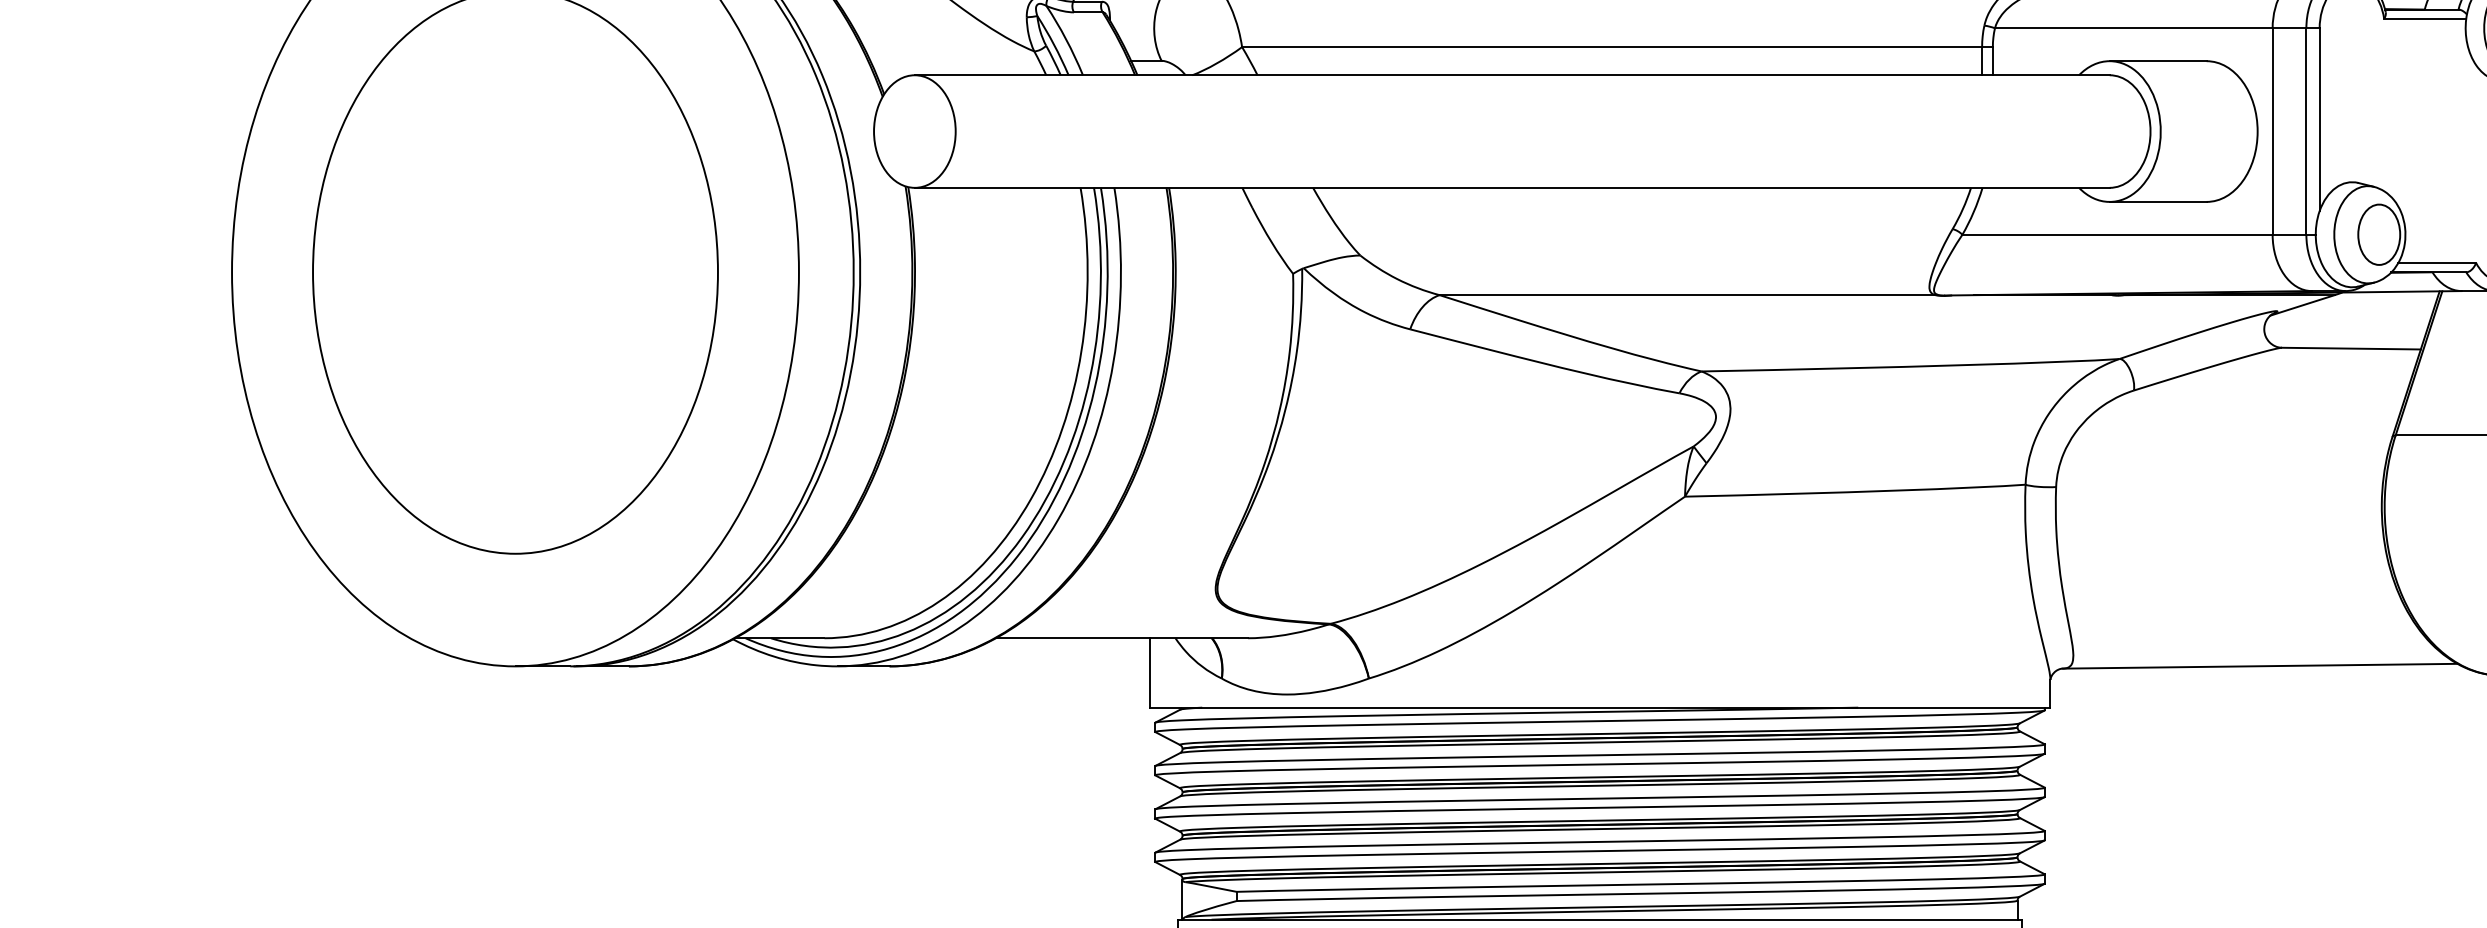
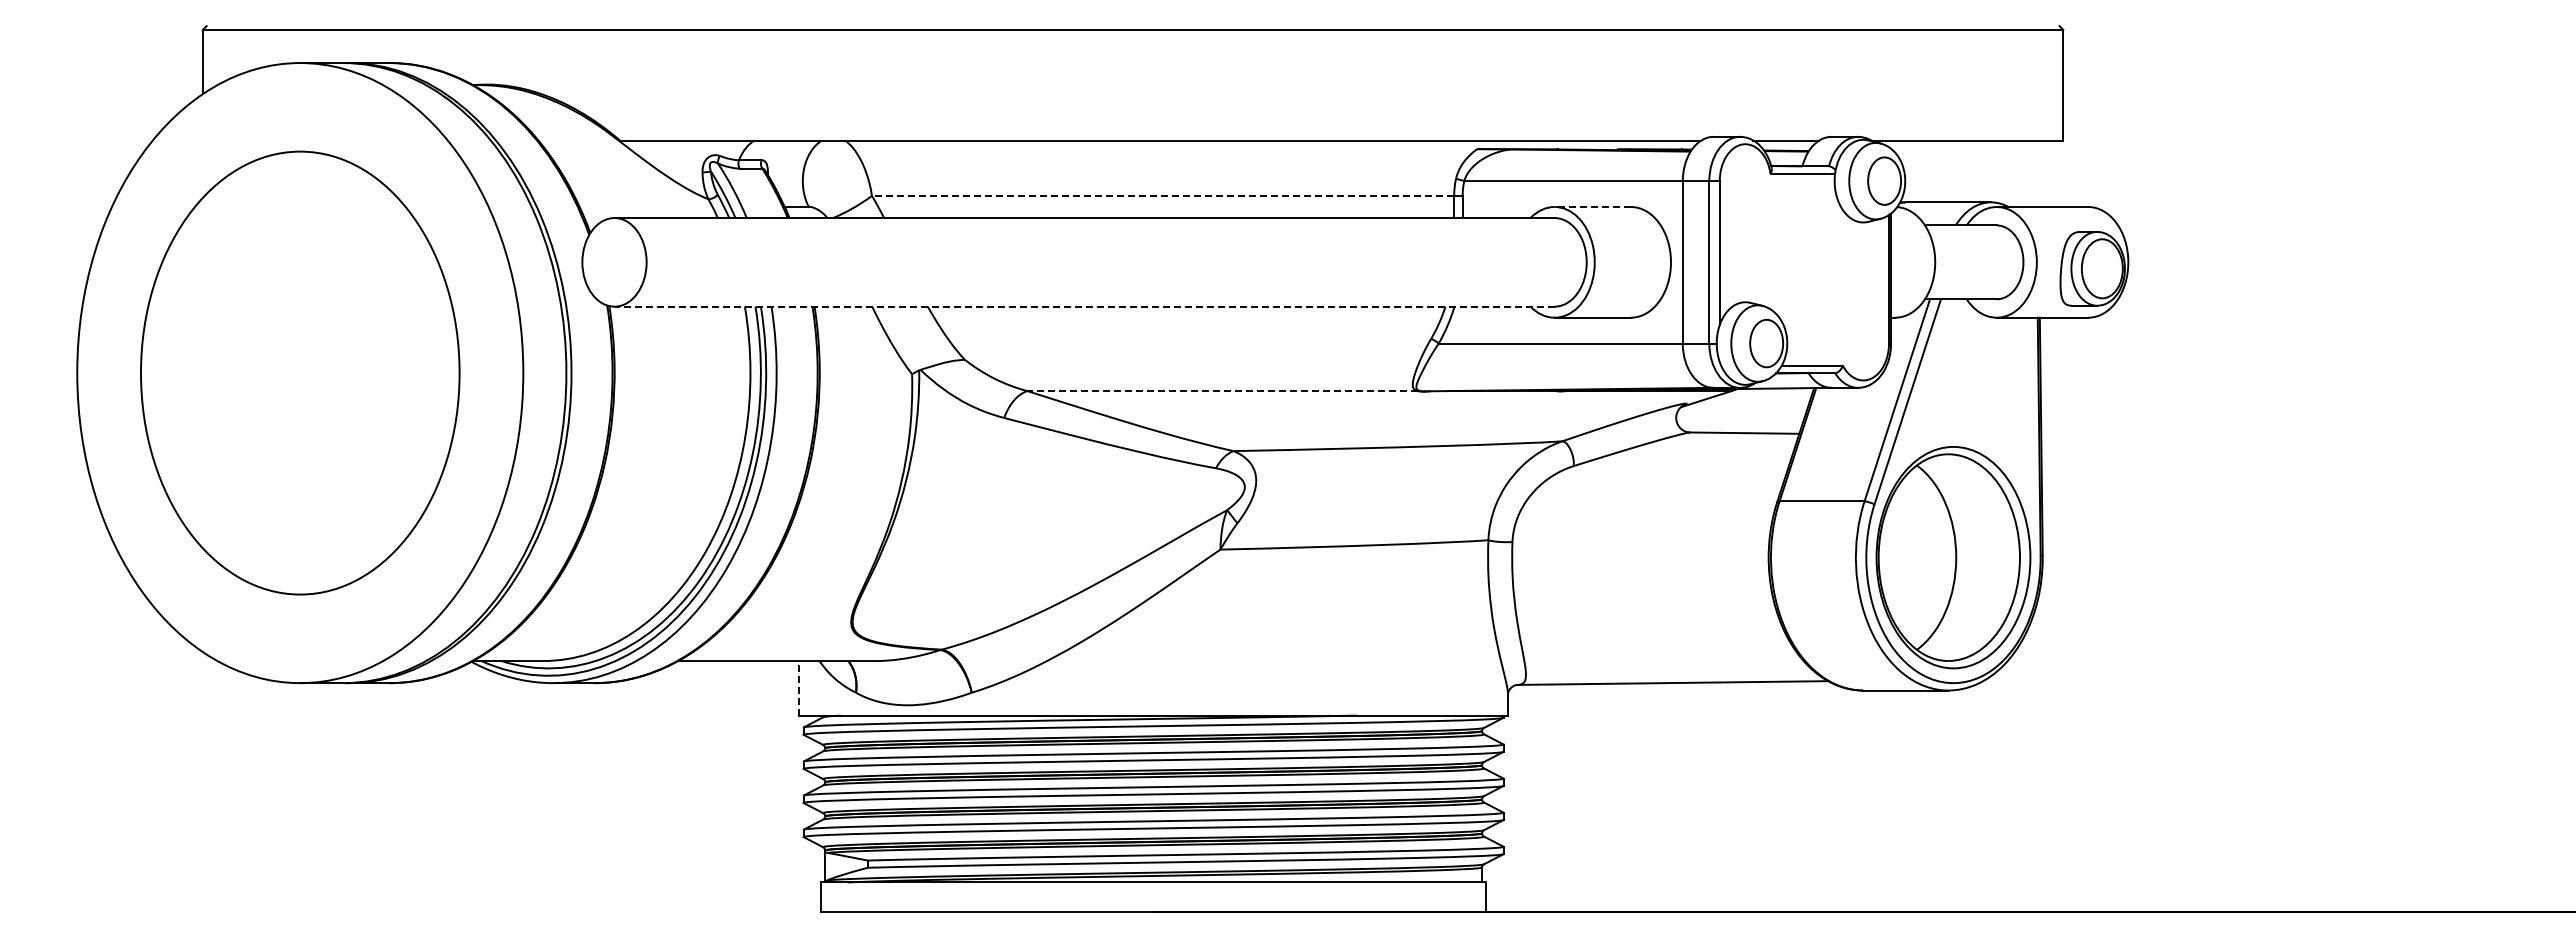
line: (1611, 46) -> (1162, 195), solid -> dashed
line: (2157, 61) -> (1592, 207), solid -> dashed
line: (1512, 187) -> (1084, 306), solid -> dashed
line: (1687, 295) -> (1222, 391), solid -> dashed
line: (1149, 671) -> (799, 687), solid -> dashed

